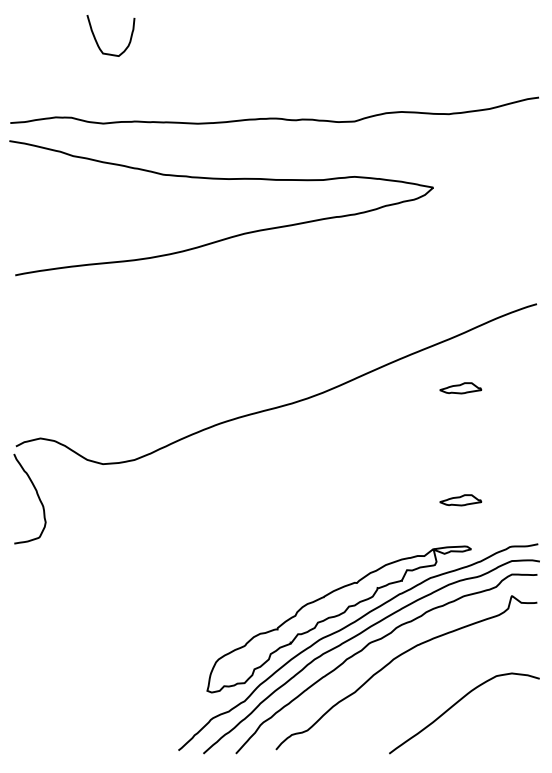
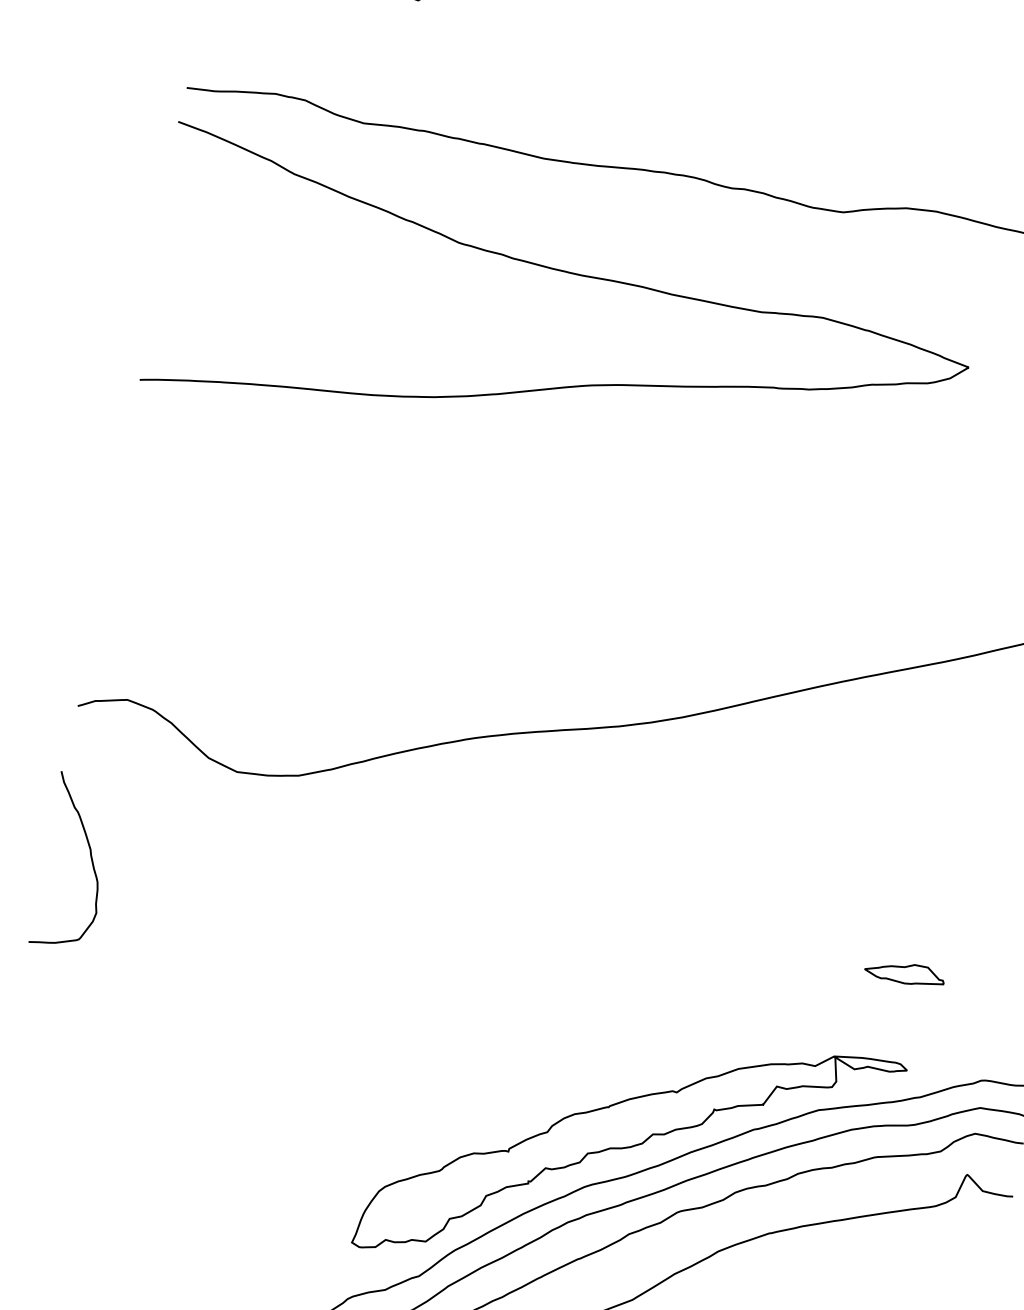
part: (460, 388) -> (946, 760), removed
curve: (36, 494) -> (89, 856), moved

